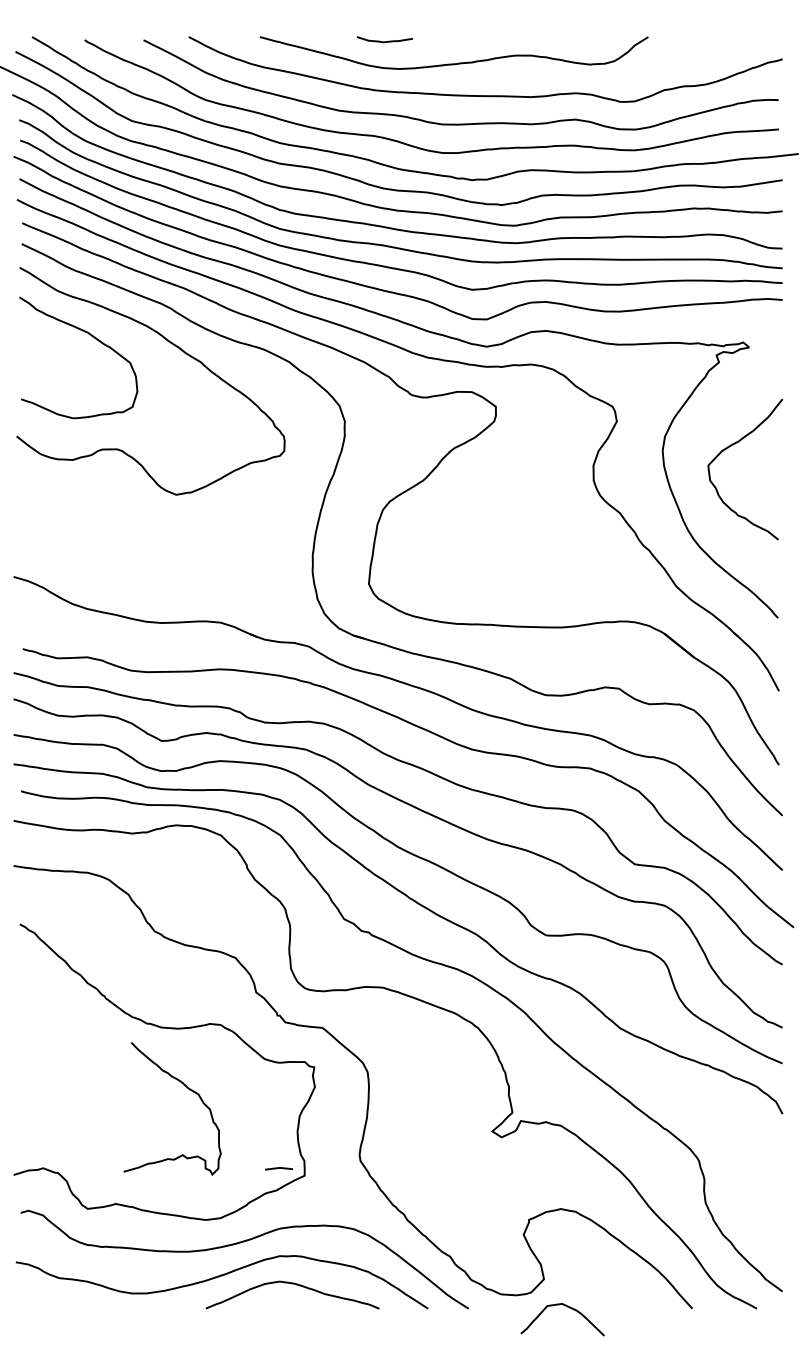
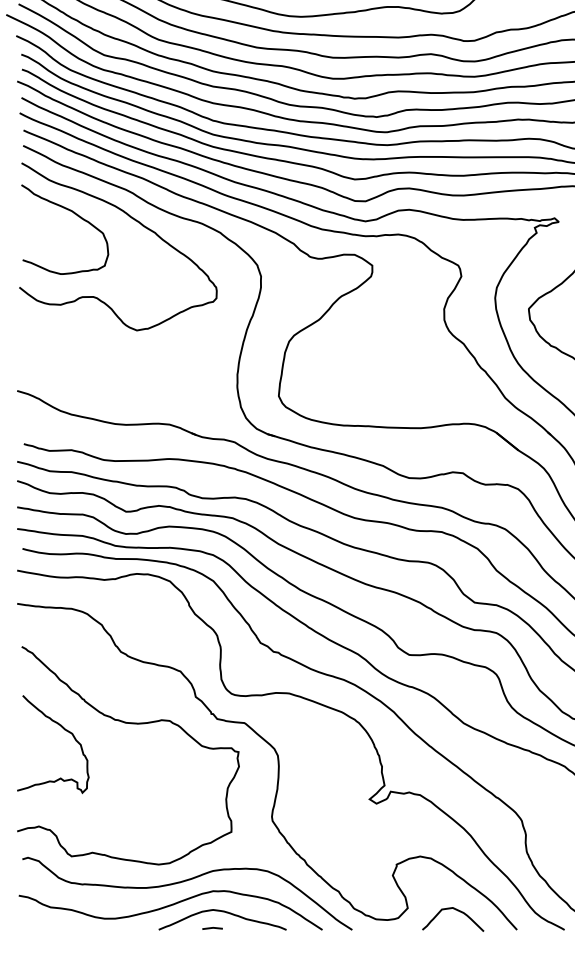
curve: (189, 1090) -> (65, 730), moved
line: (278, 1168) -> (212, 928), moved
curve: (567, 1307) -> (456, 910), moved

